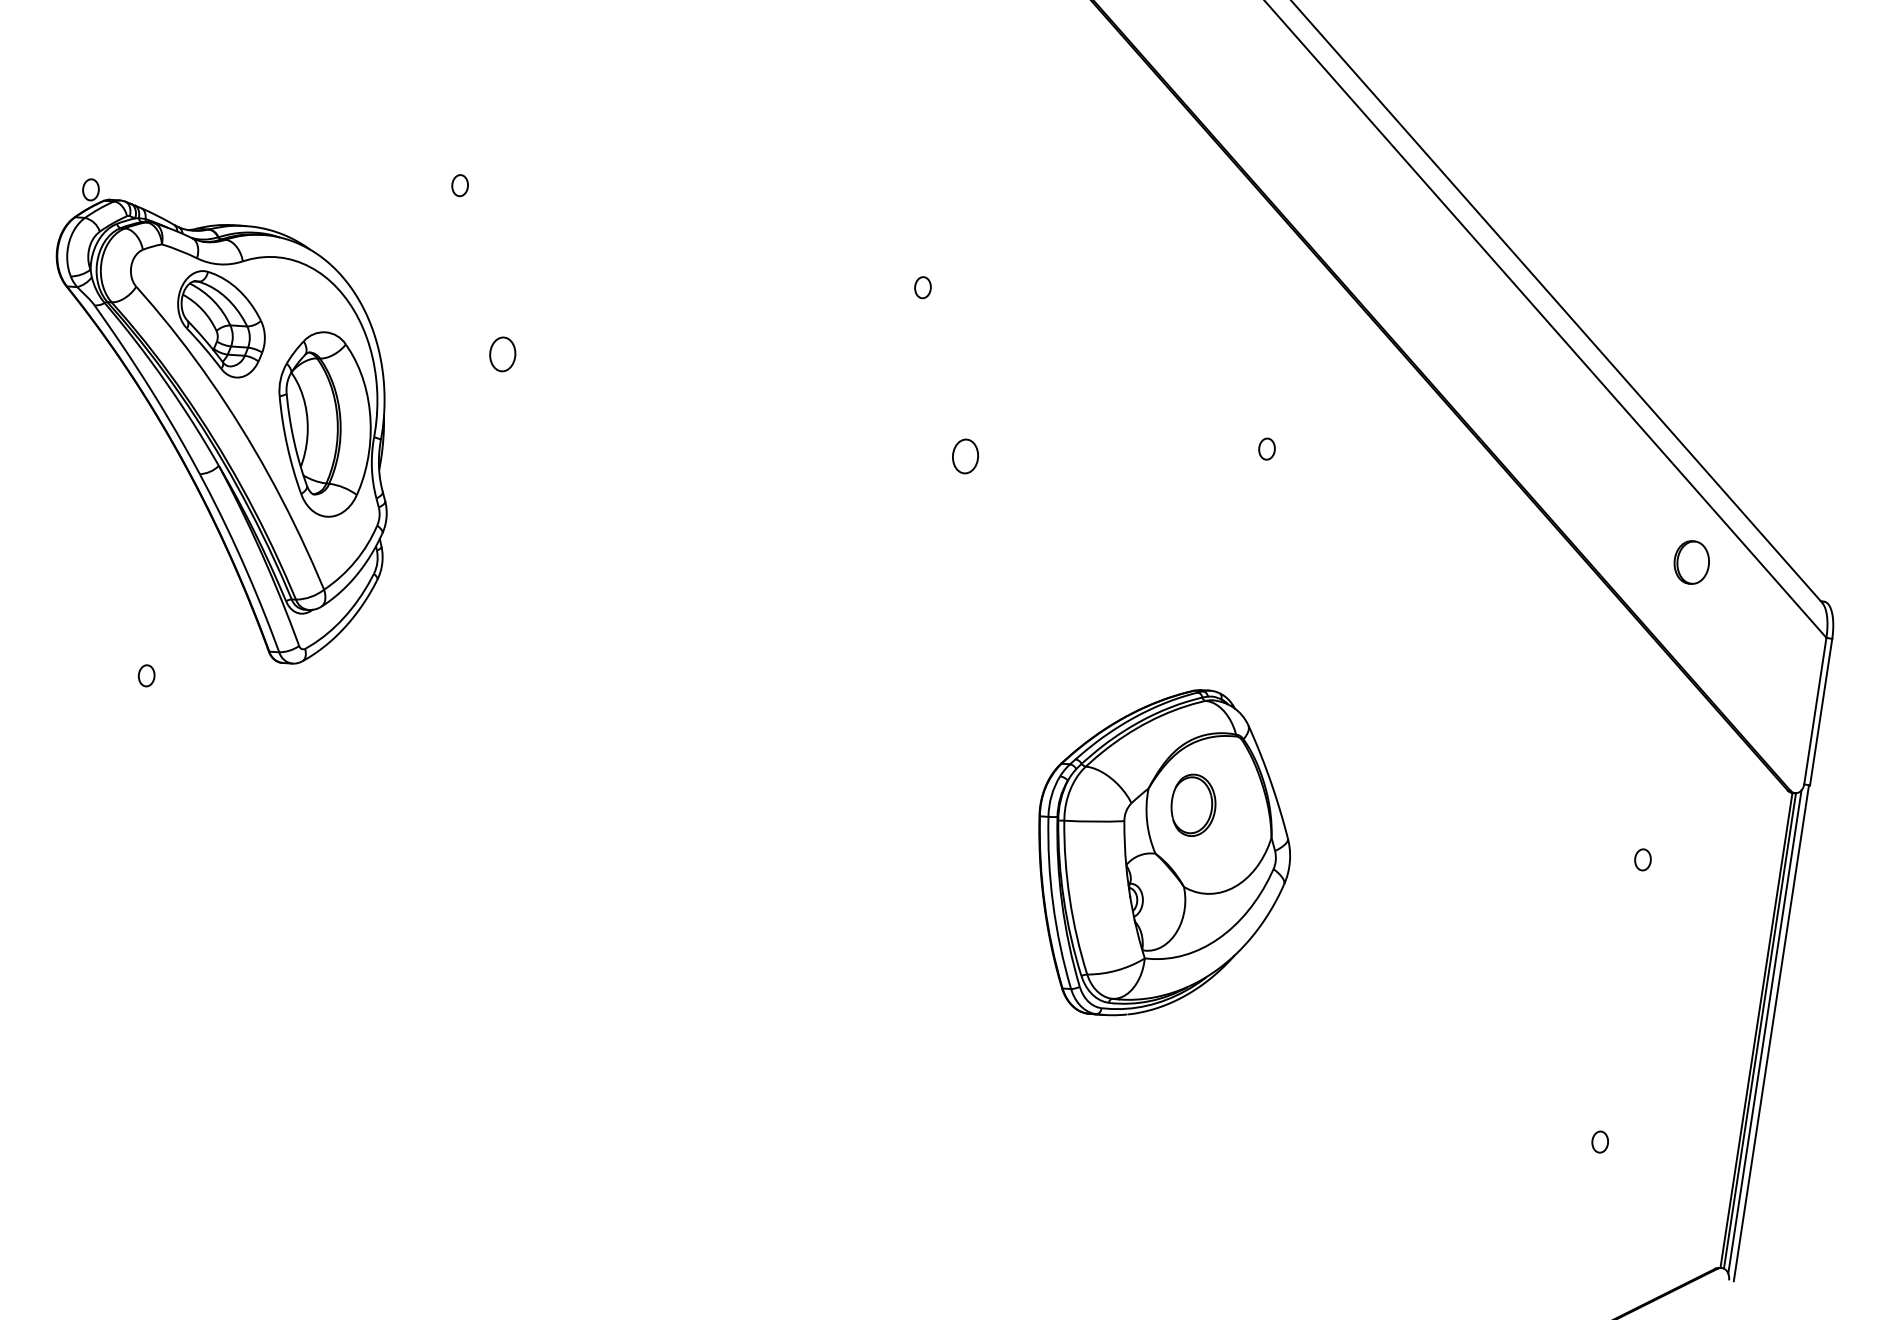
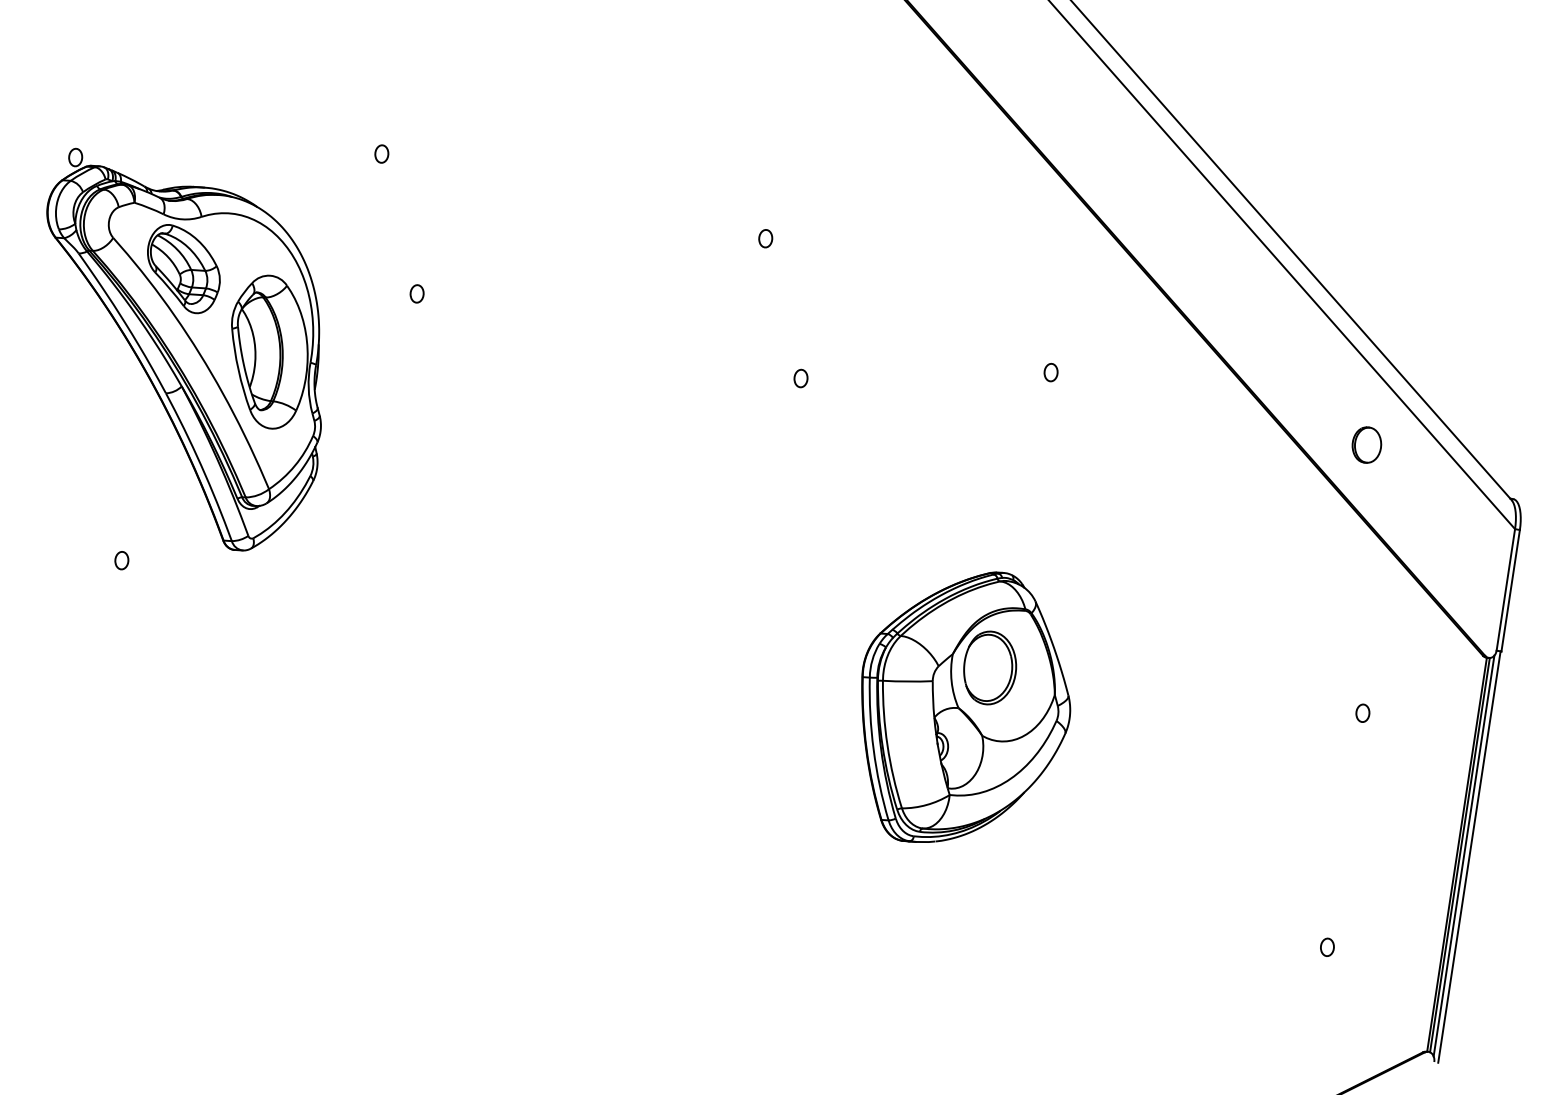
part: (502, 353) -> (416, 293), size x0.62
part: (965, 455) -> (801, 377), size x0.62
part: (1691, 562) -> (1366, 445), moved
part: (1193, 805) -> (990, 668), size x1.43

